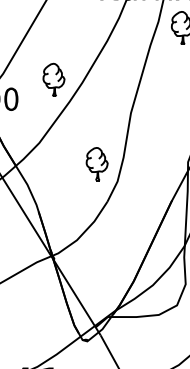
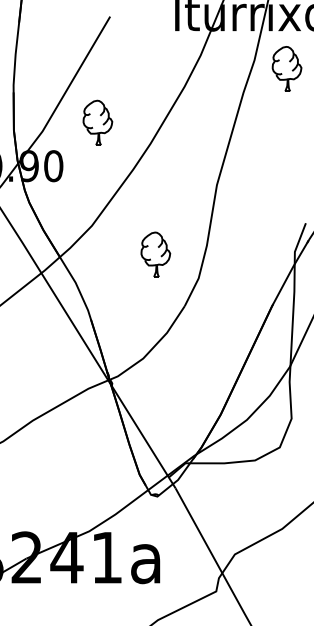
part: (53, 79) -> (97, 122), moved
part: (96, 164) -> (155, 254), moved

